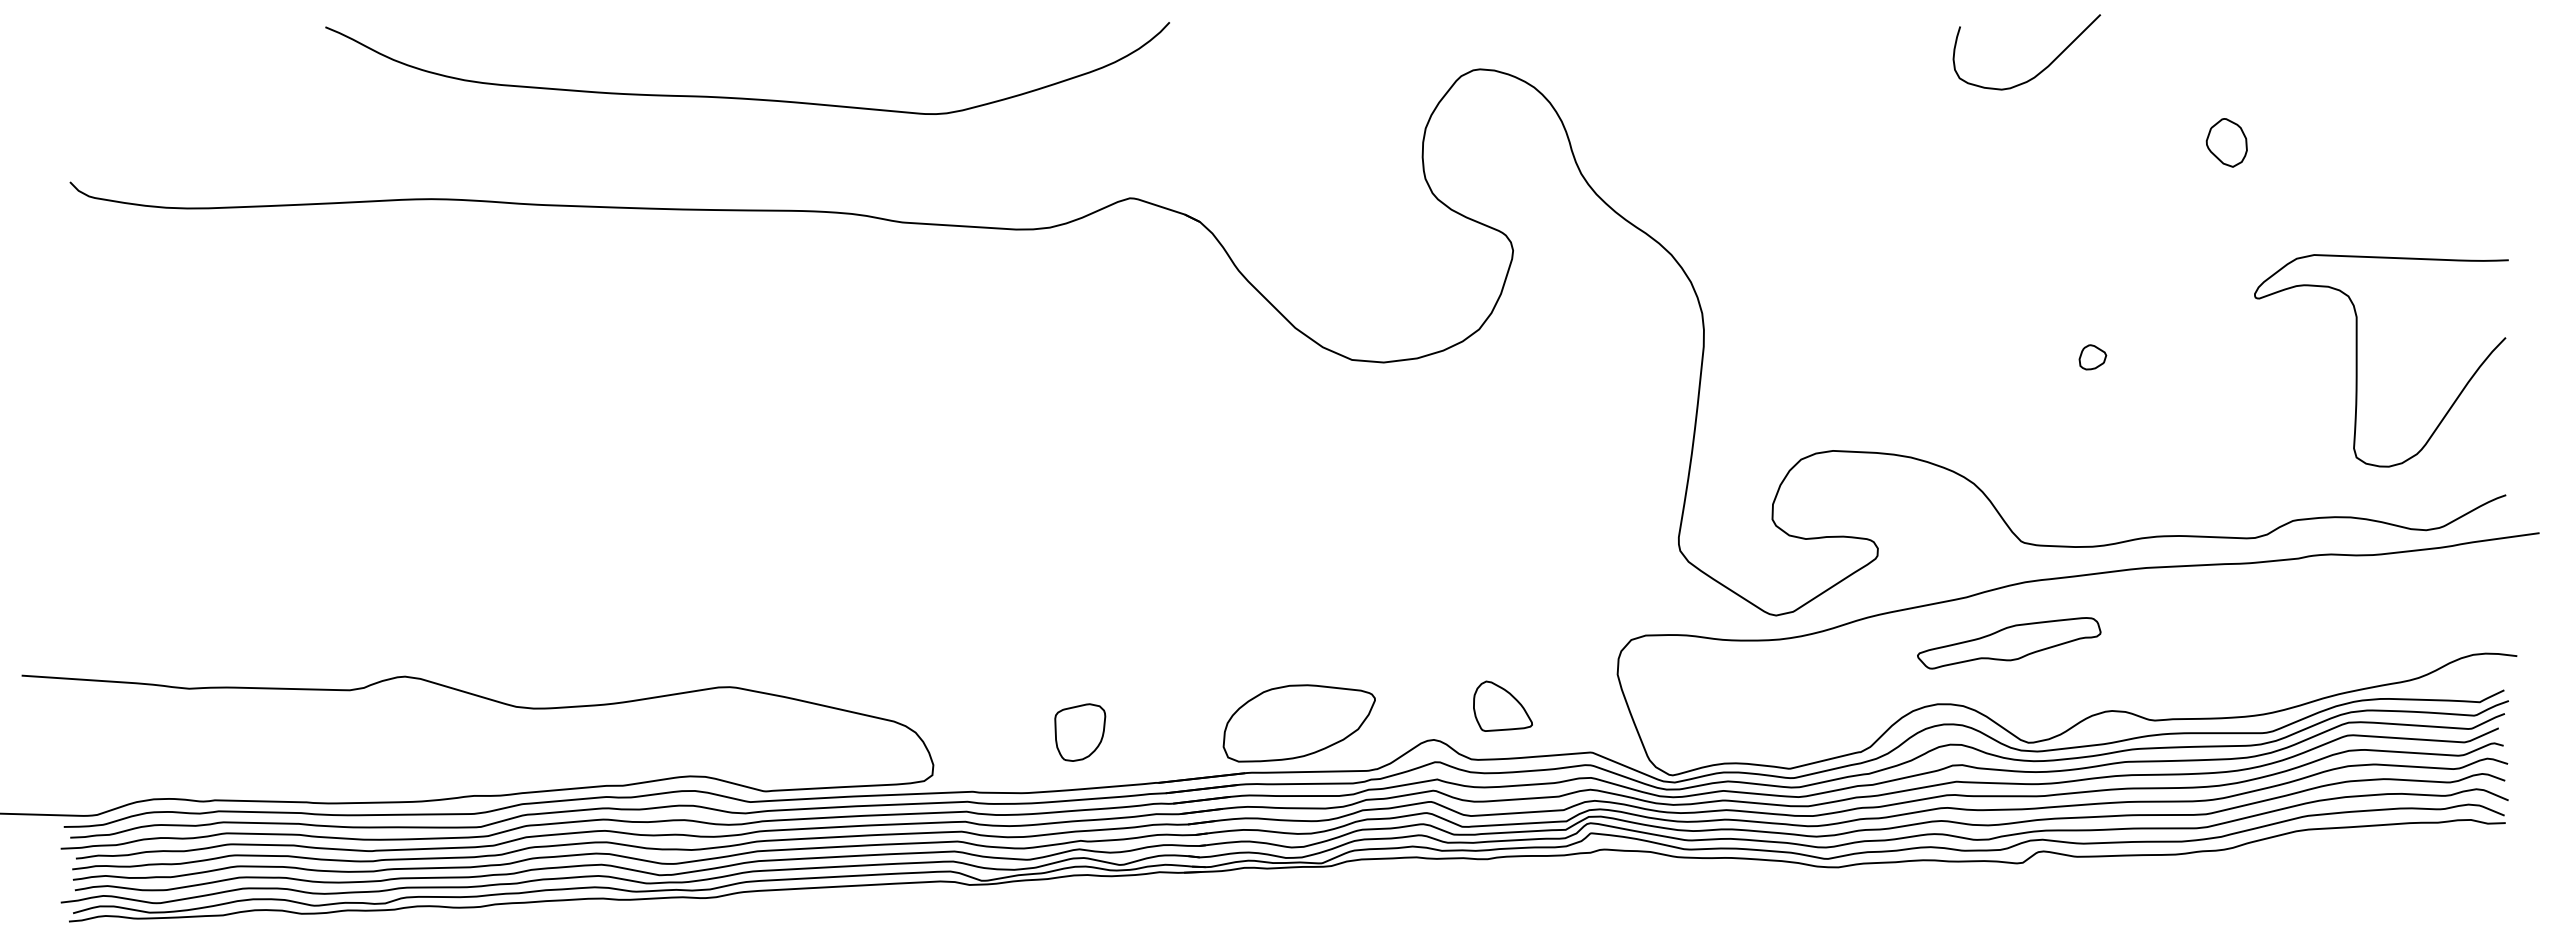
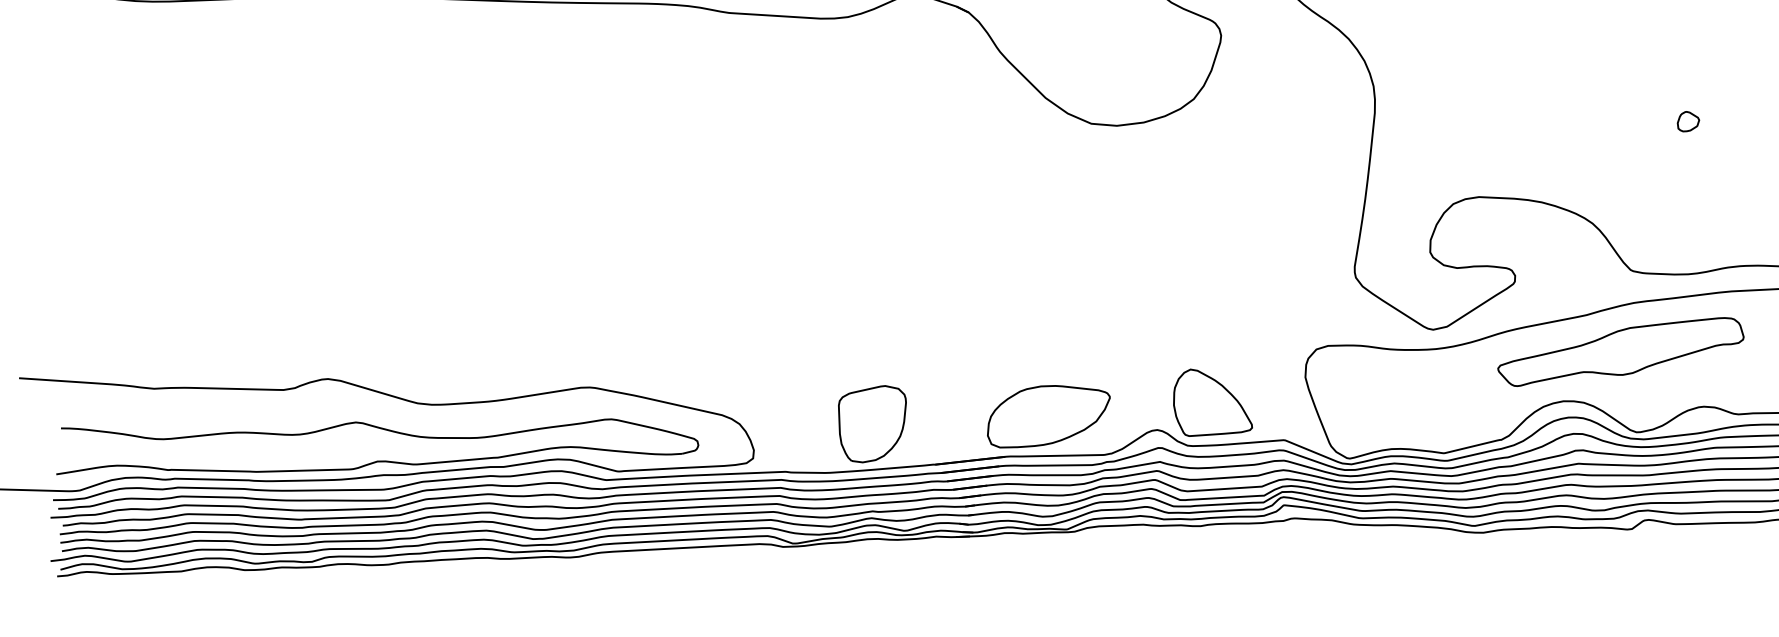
part: (2009, 643) -> (1621, 352), size x1.67
part: (1502, 706) -> (1212, 403), size x1.67
part: (1079, 732) -> (871, 424), size x1.67
part: (466, 778) -> (377, 461), added

